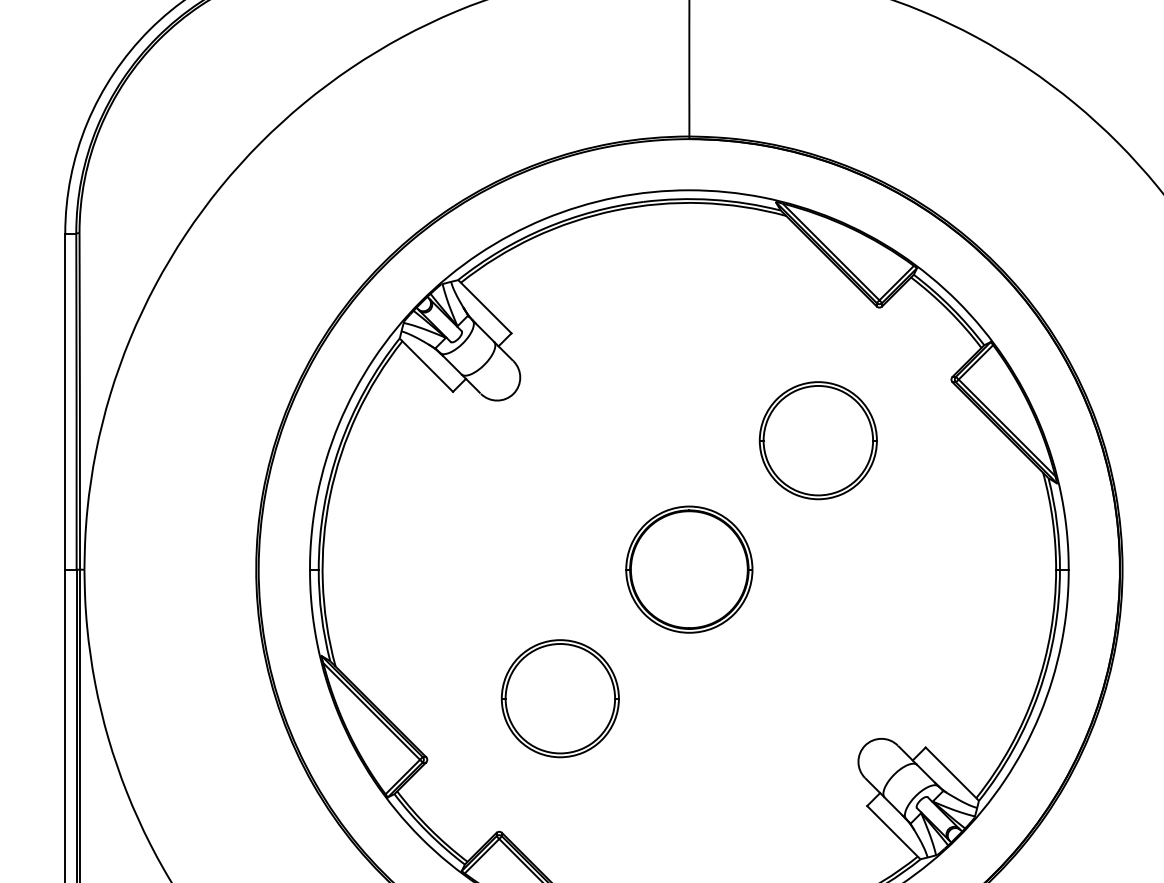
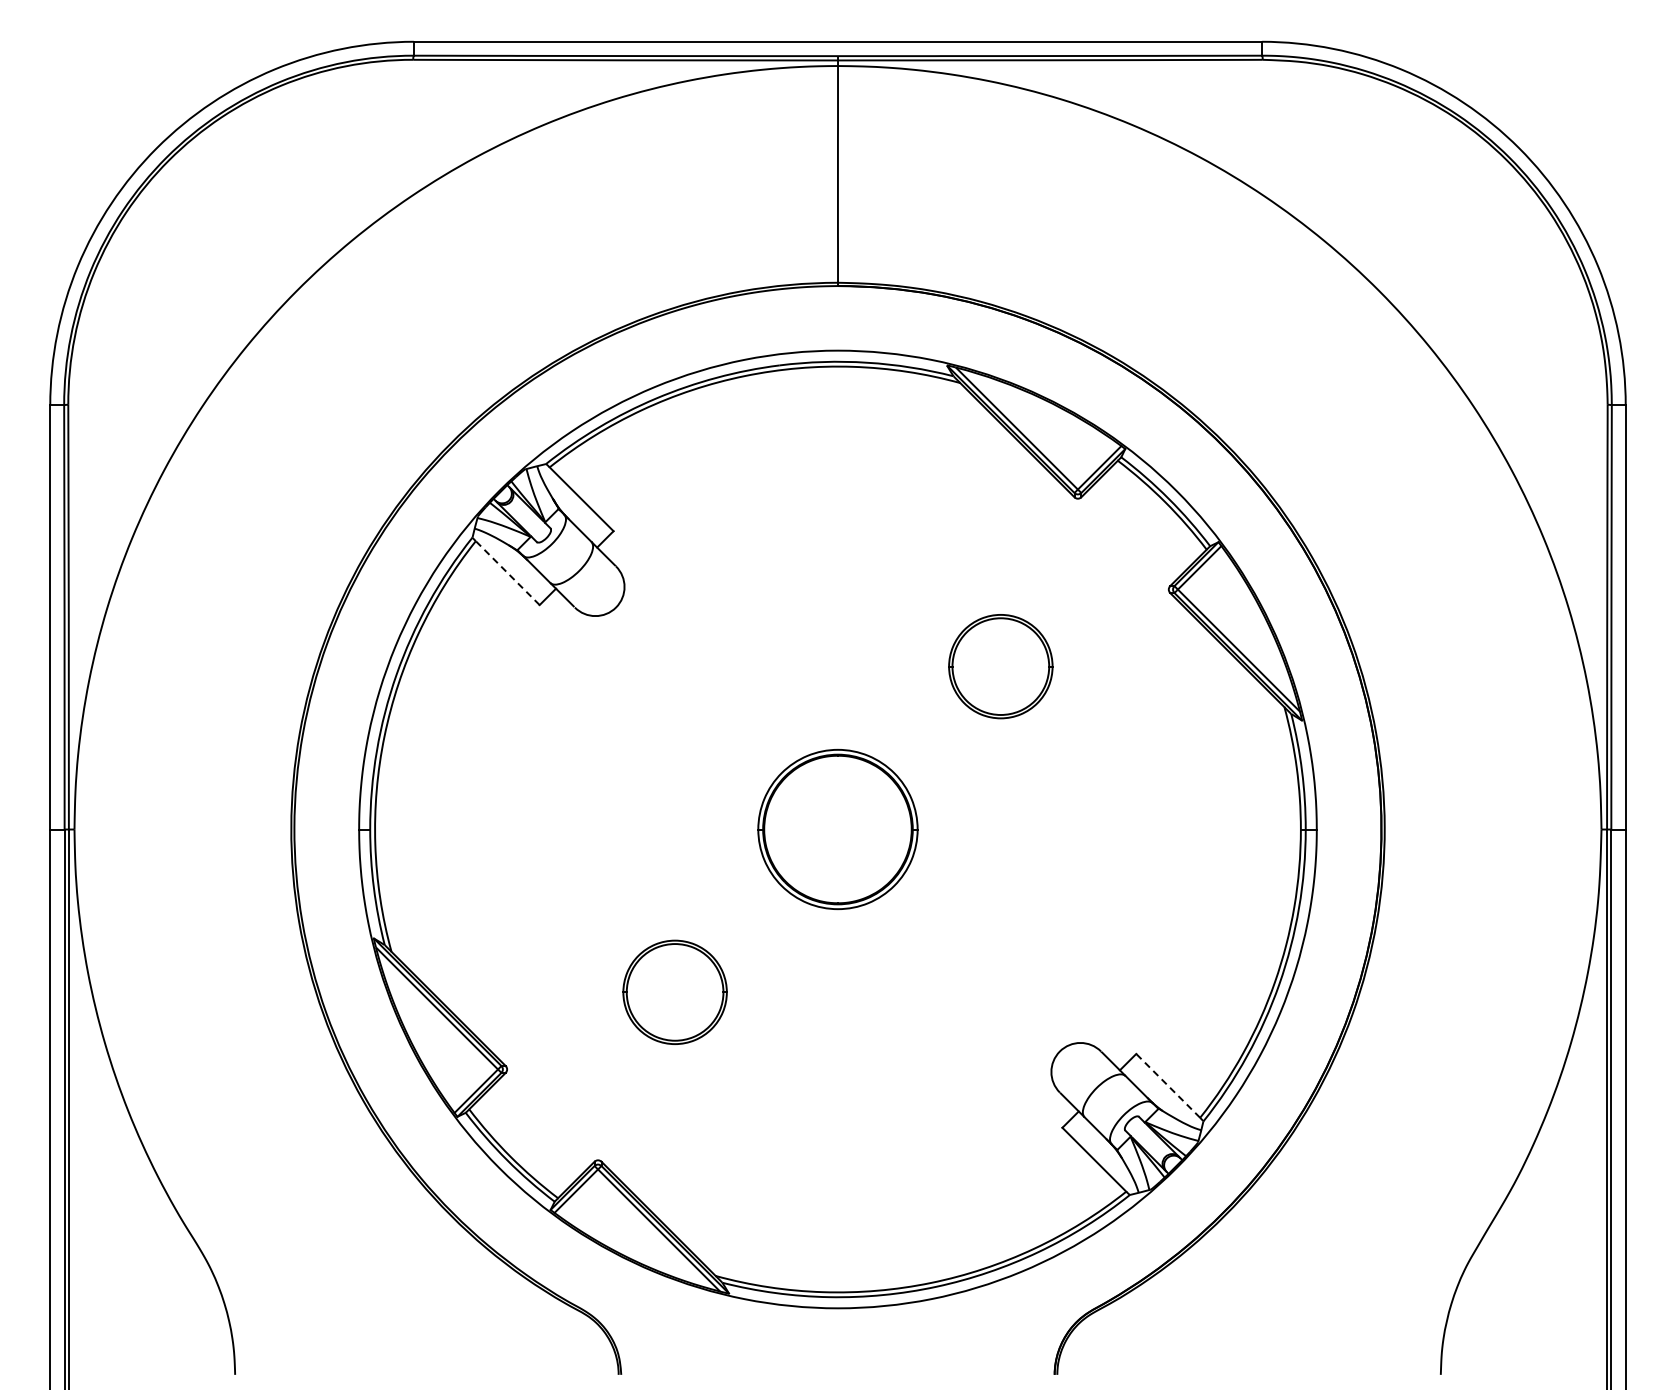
line: (427, 366) -> (507, 572), solid -> dashed
part: (818, 440) -> (1000, 666), size x0.7
part: (559, 698) -> (674, 992), size x0.7
line: (950, 772) -> (1167, 1085), solid -> dashed

